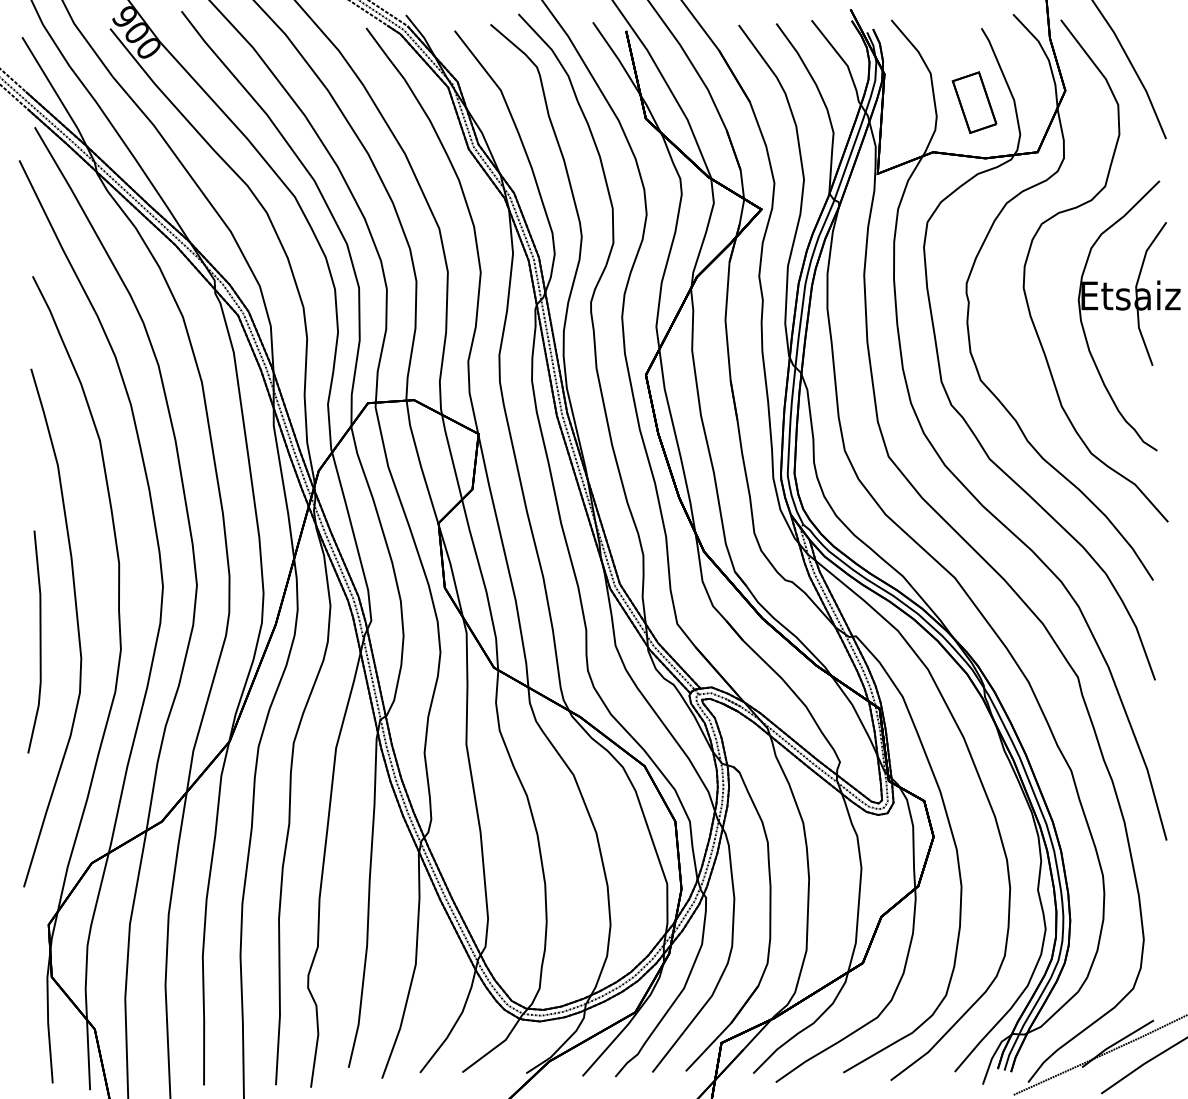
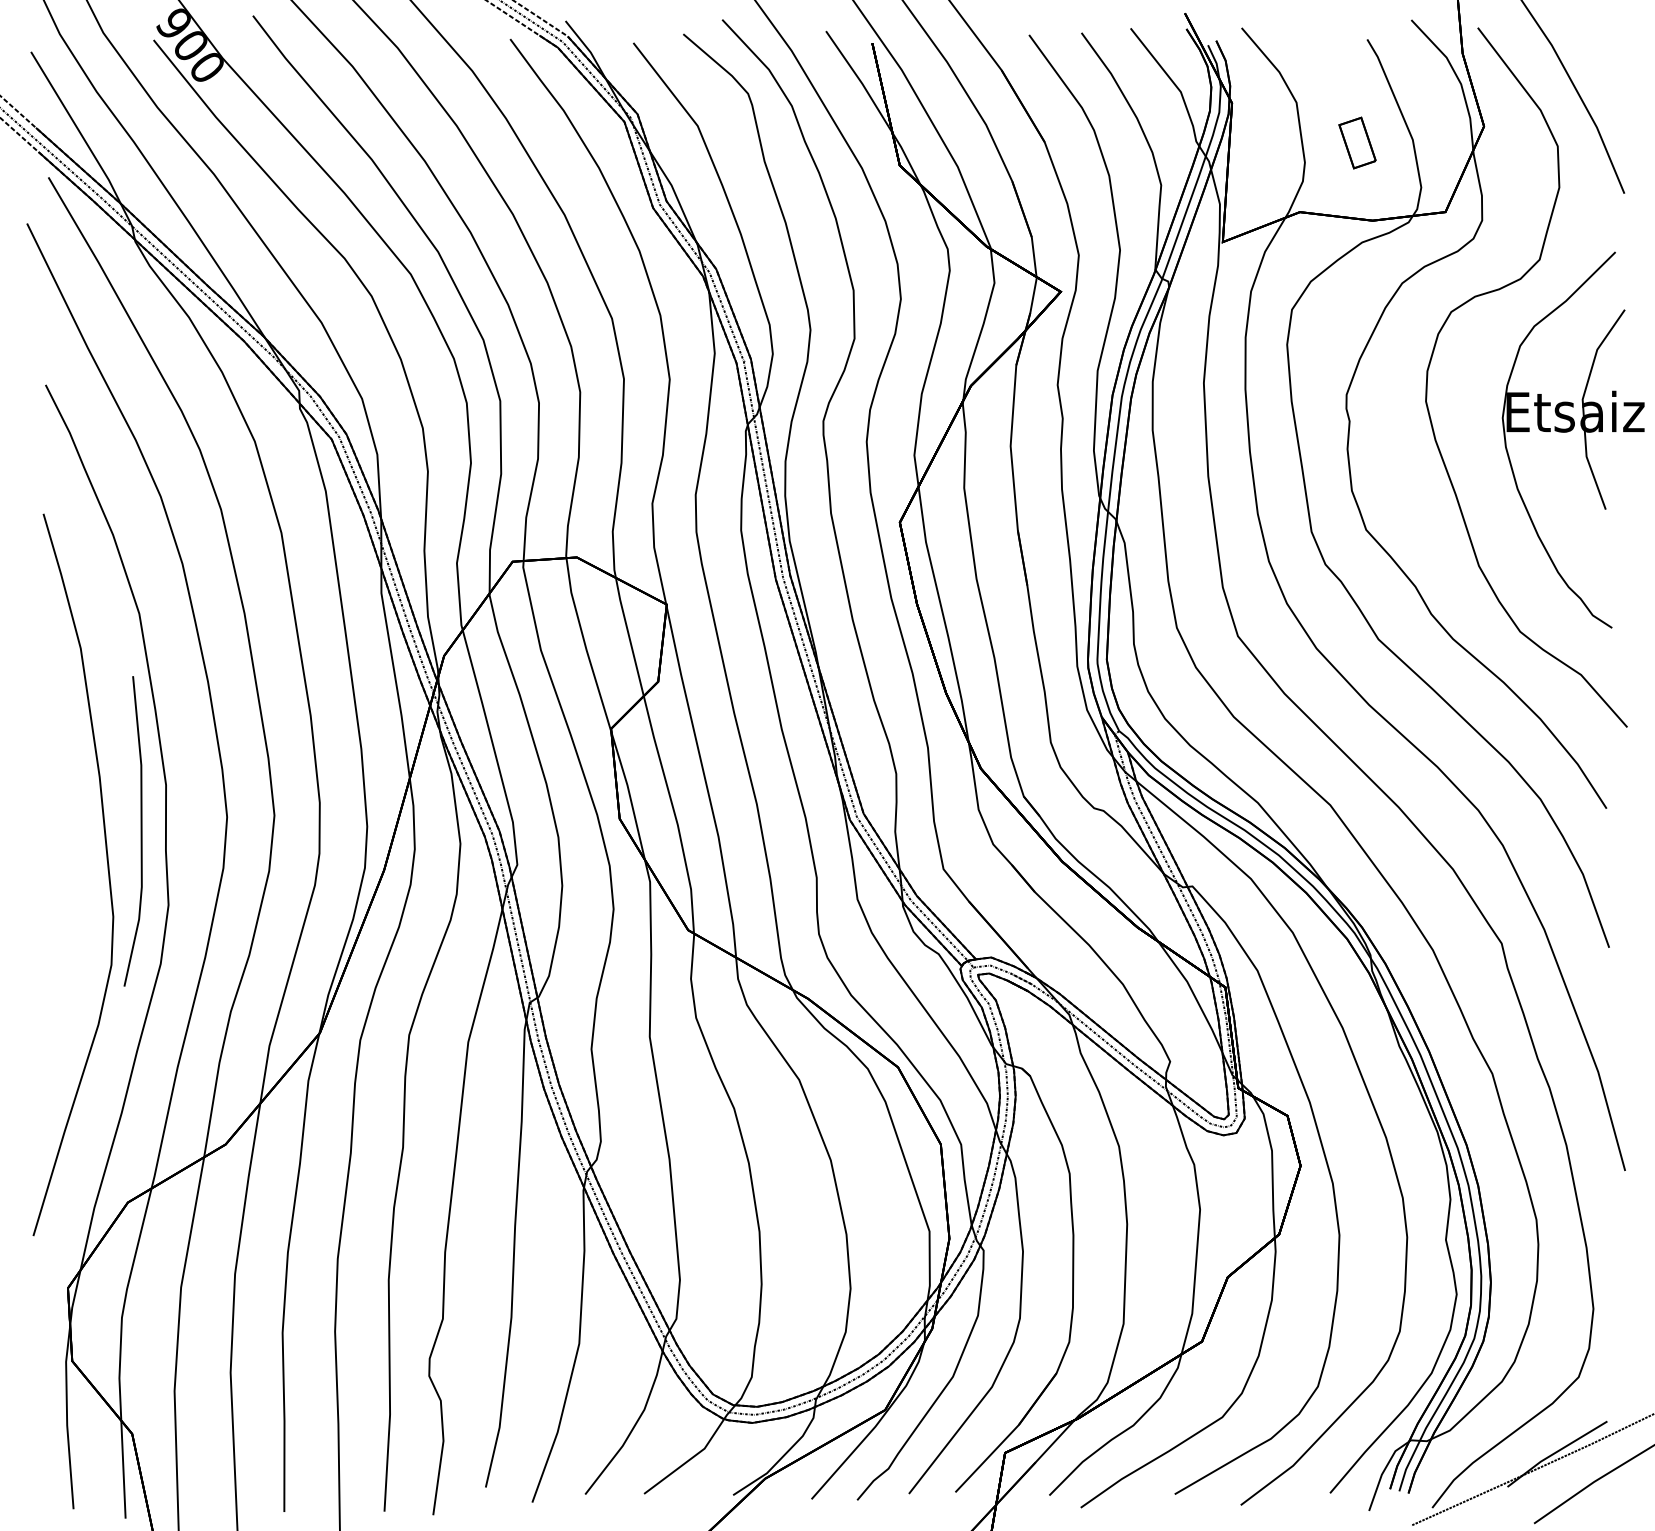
part: (974, 102) -> (1357, 142), size x0.6
line: (39, 642) -> (140, 831), moved

